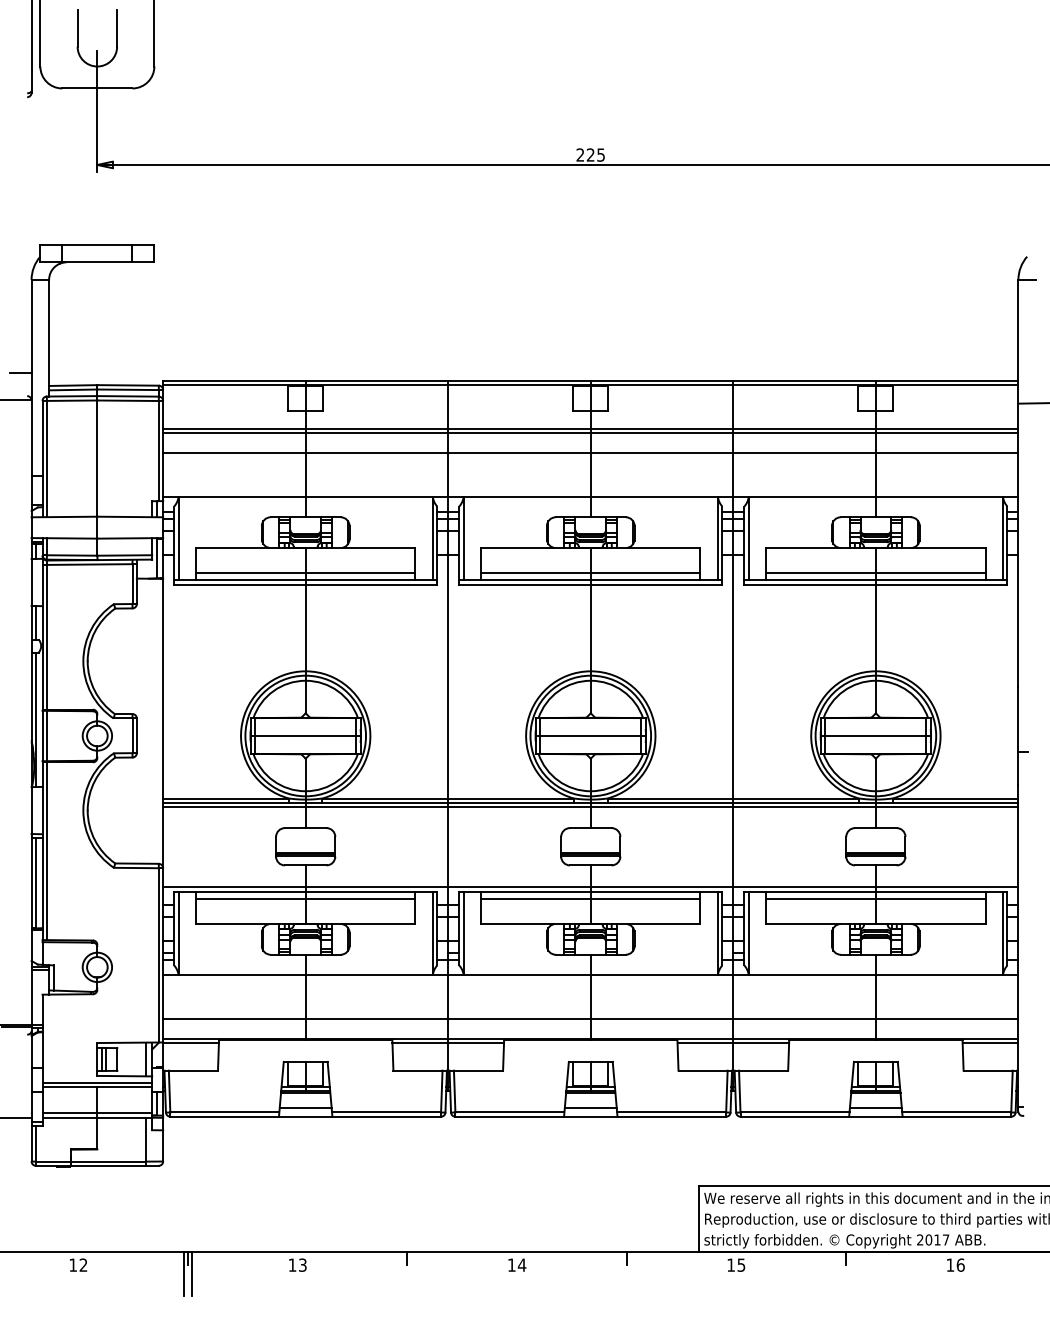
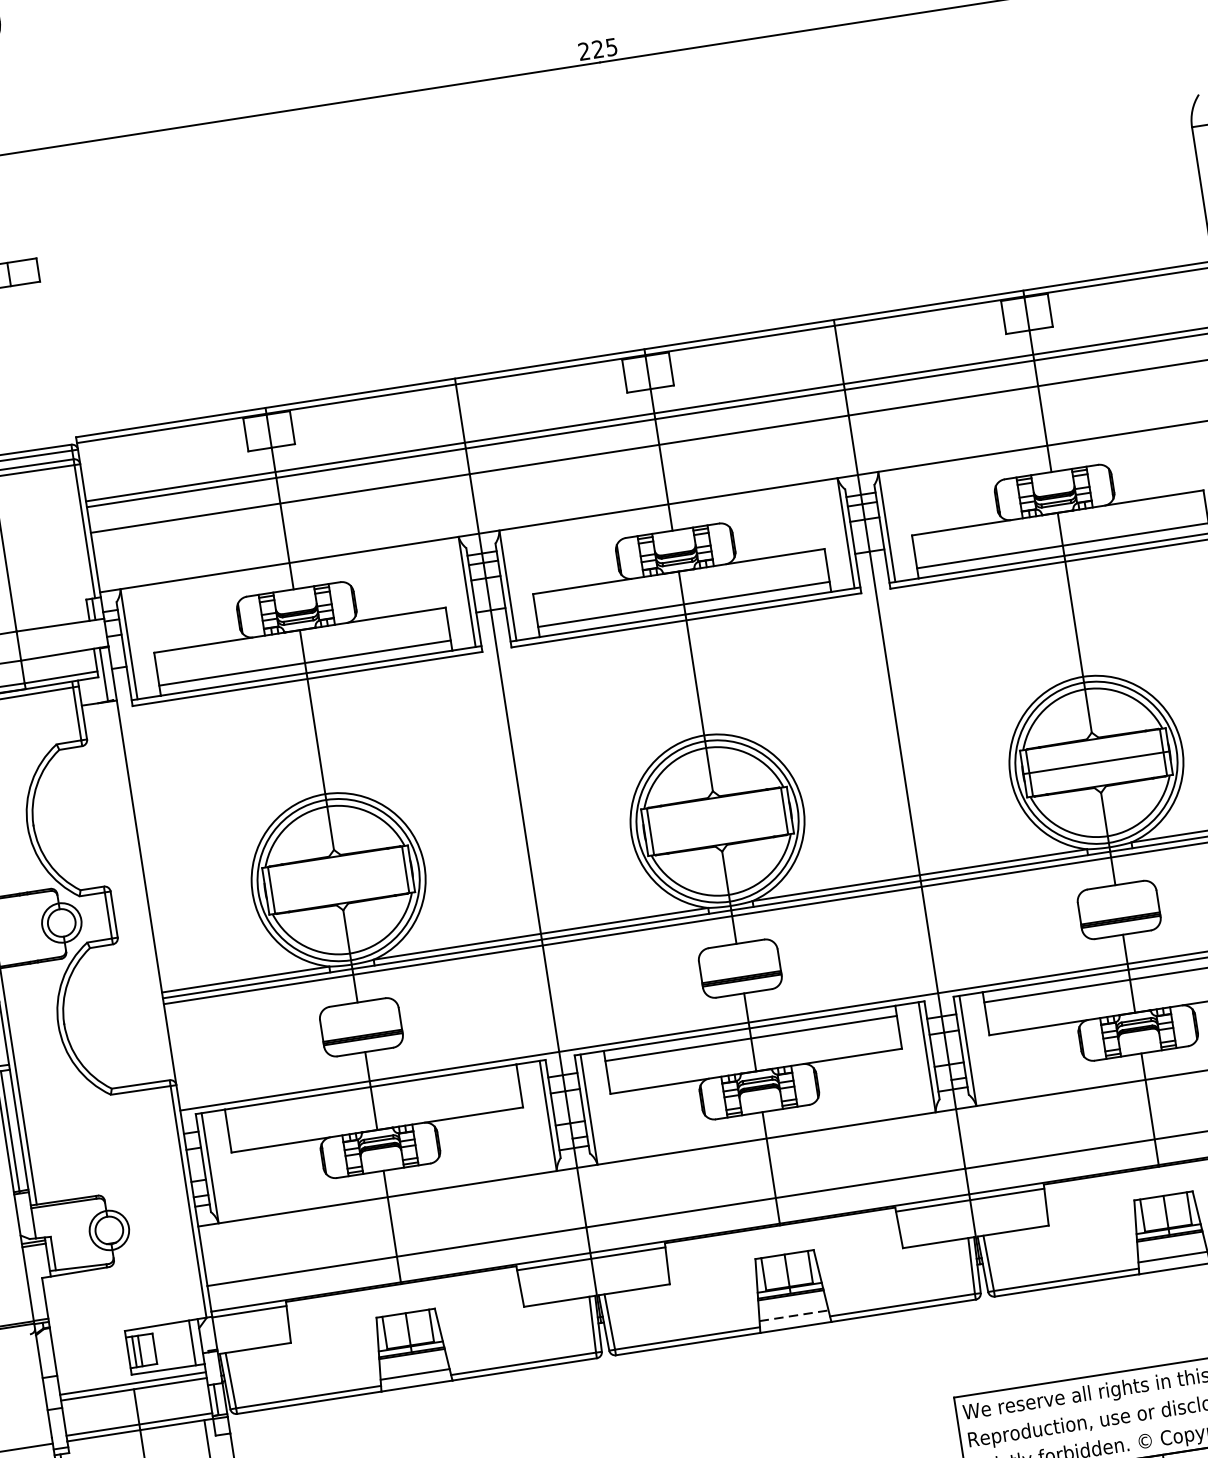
line: (305, 736) -> (338, 880), removed
line: (590, 736) -> (717, 822), removed
line: (305, 899) -> (372, 1097), removed
line: (590, 1107) -> (793, 1315), solid -> dashed

